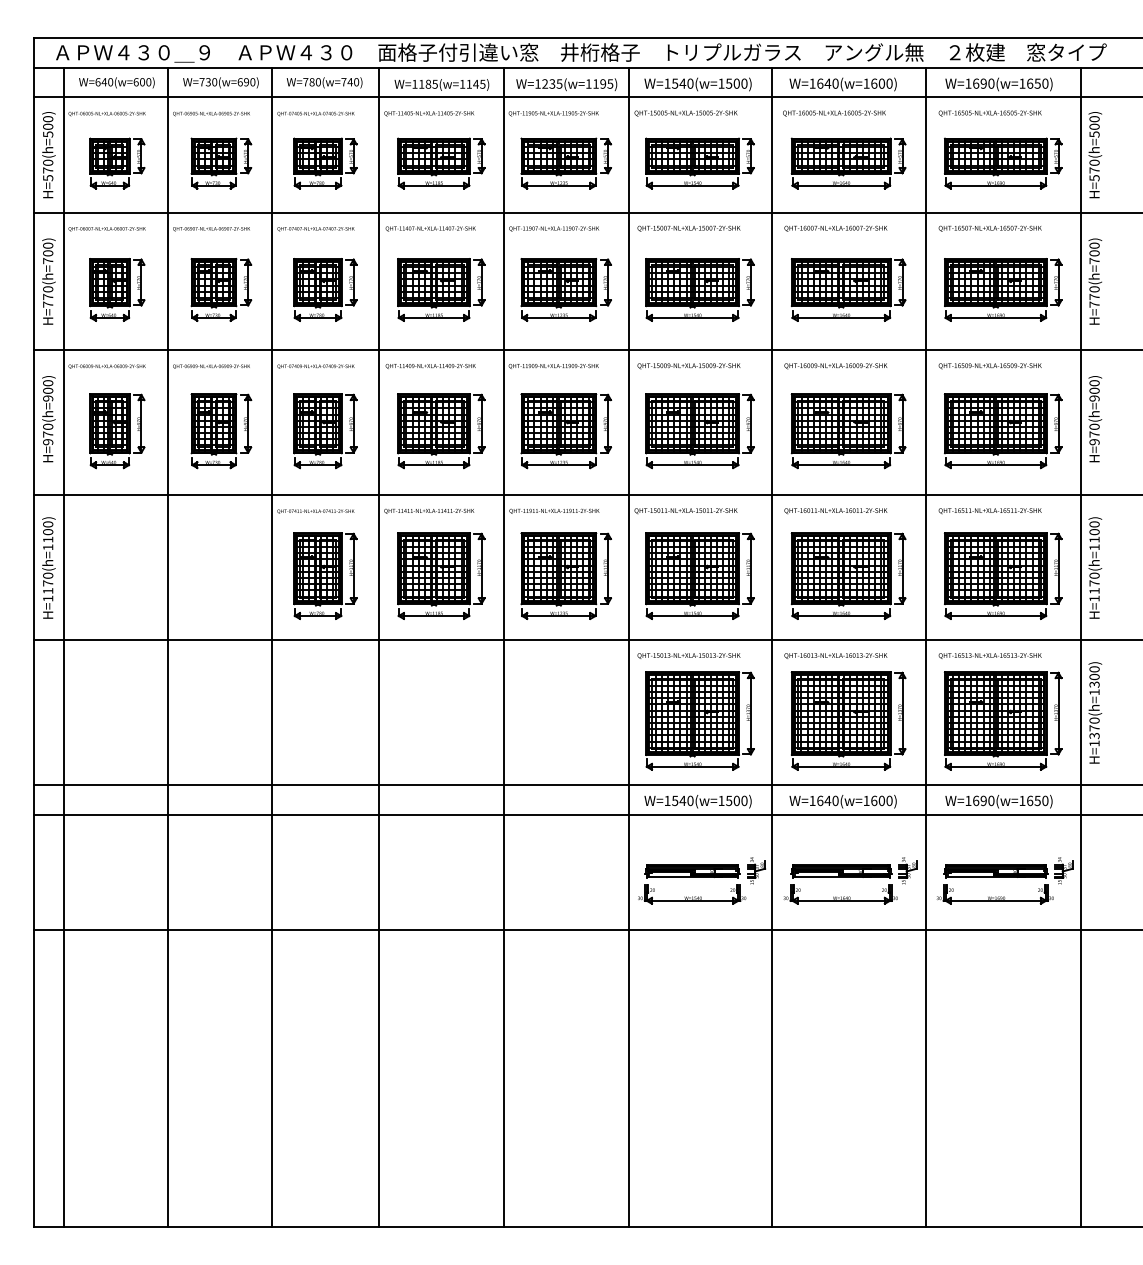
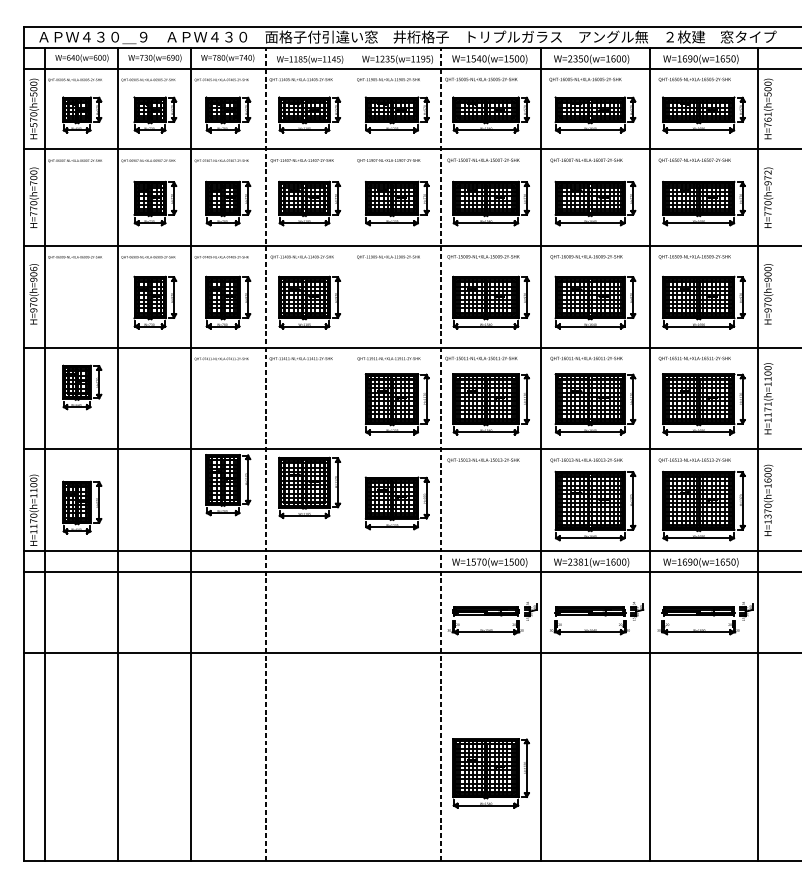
text: (820, 83) -> (575, 58), W=1640(w=1600) -> W=2350(w=1600)
text: (1094, 170) -> (767, 119), H=570(h=500) -> H=761(h=500)
text: (1094, 253) -> (767, 178), H=770(h=700) -> H=770(h=972)
part: (117, 289) -> (82, 387), moved
text: (47, 383) -> (33, 269), H=970(h=900) -> H=970(h=906)
part: (117, 431) -> (82, 507), moved
part: (566, 431) -> (397, 503), moved
text: (48, 567) -> (34, 509), moved
part: (325, 575) -> (228, 484), moved
part: (441, 575) -> (309, 487), moved
text: (1094, 575) -> (767, 404), H=1170(h=1100) -> H=1171(h=1100)
line: (379, 647) -> (266, 454), solid -> dashed
line: (504, 647) -> (353, 454), removed
line: (628, 647) -> (440, 454), solid -> dashed
text: (1094, 684) -> (767, 480), H=1370(h=1300) -> H=1370(h=1600)
part: (699, 720) -> (490, 773), moved
text: (682, 800) -> (478, 561), W=1540(w=1500) -> W=1570(w=1500)
text: (823, 800) -> (577, 561), W=1640(w=1600) -> W=2381(w=1600)

